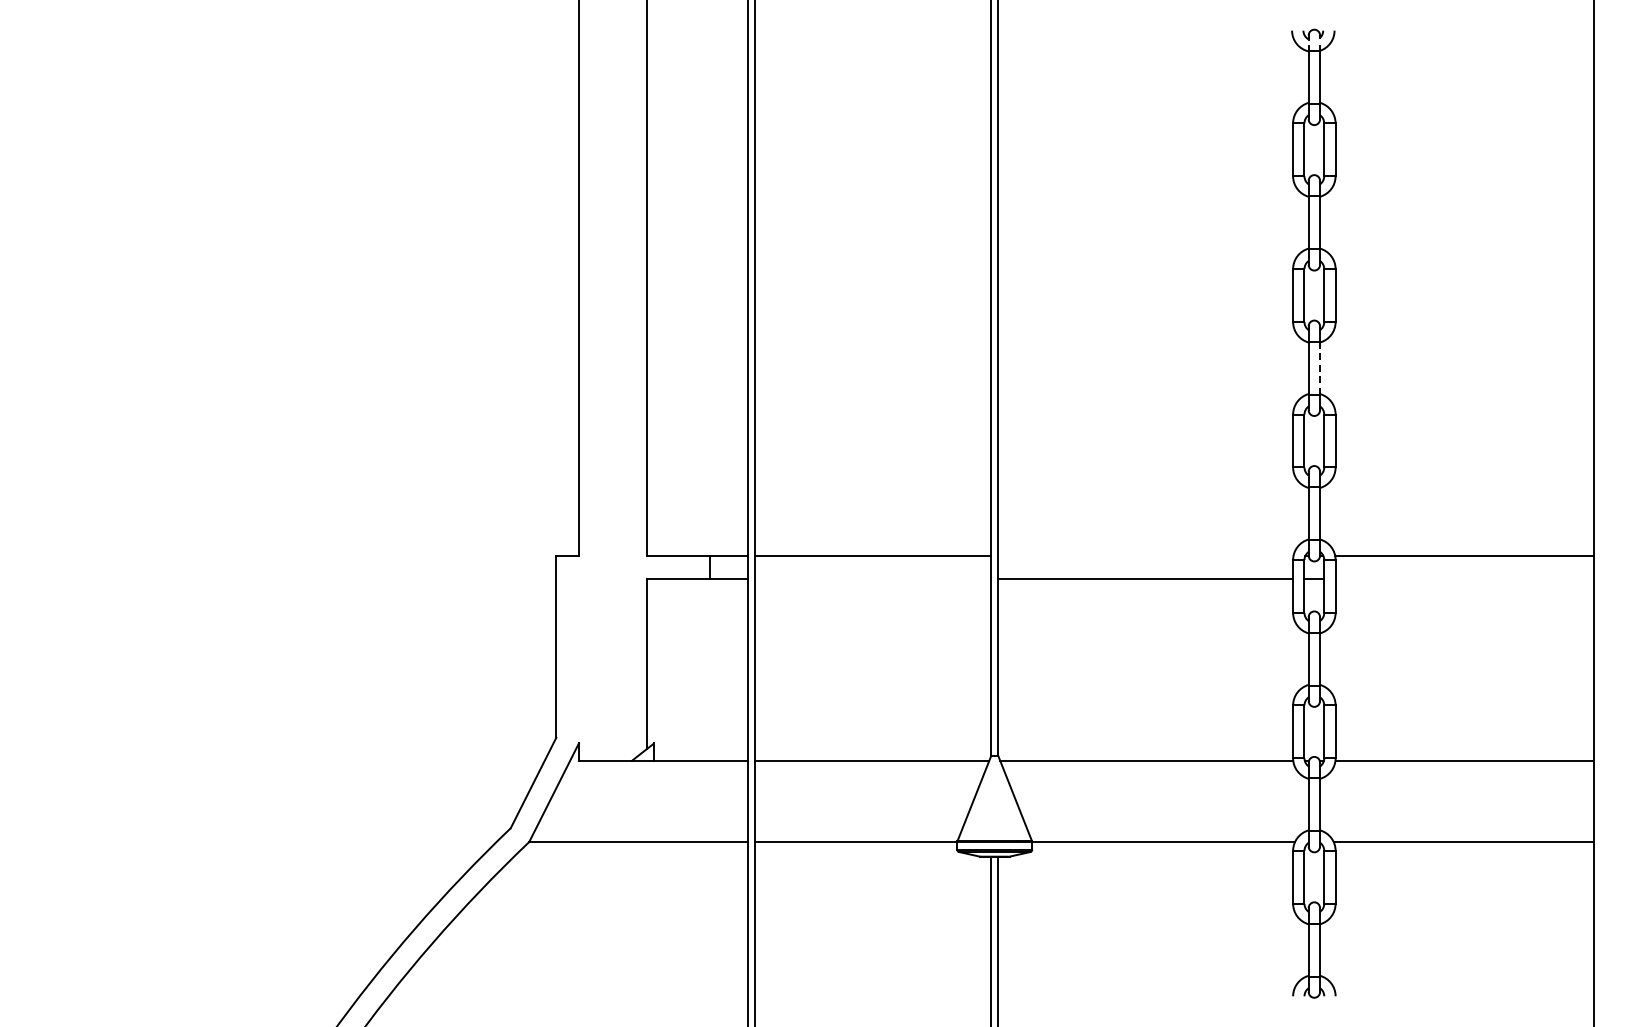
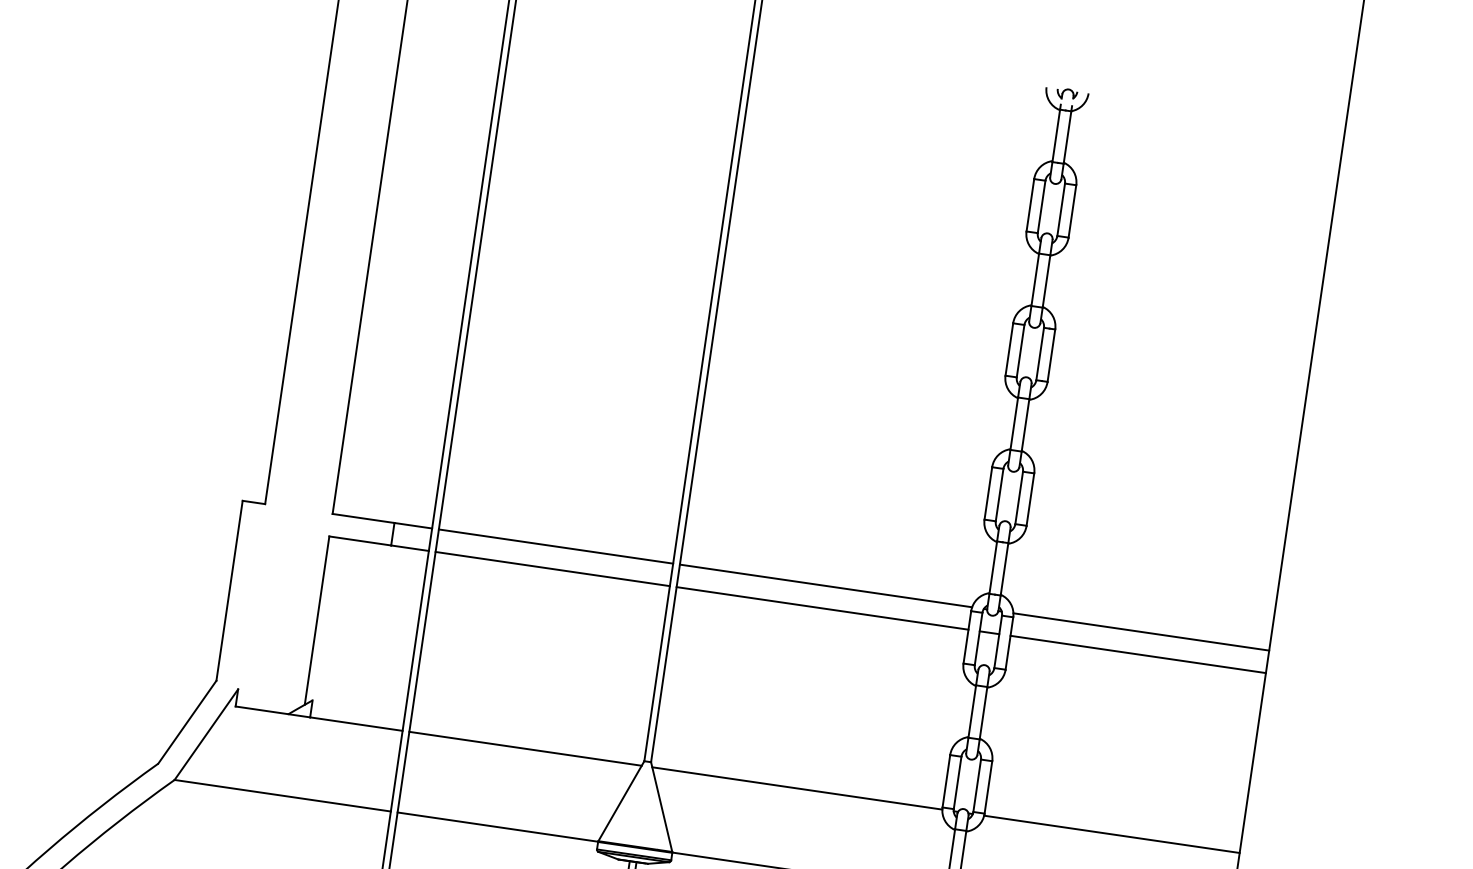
line: (1320, 367) -> (1026, 424), dashed -> solid
line: (1145, 555) -> (825, 585), added
line: (872, 578) -> (552, 568), added
line: (1464, 578) -> (1138, 654), added

